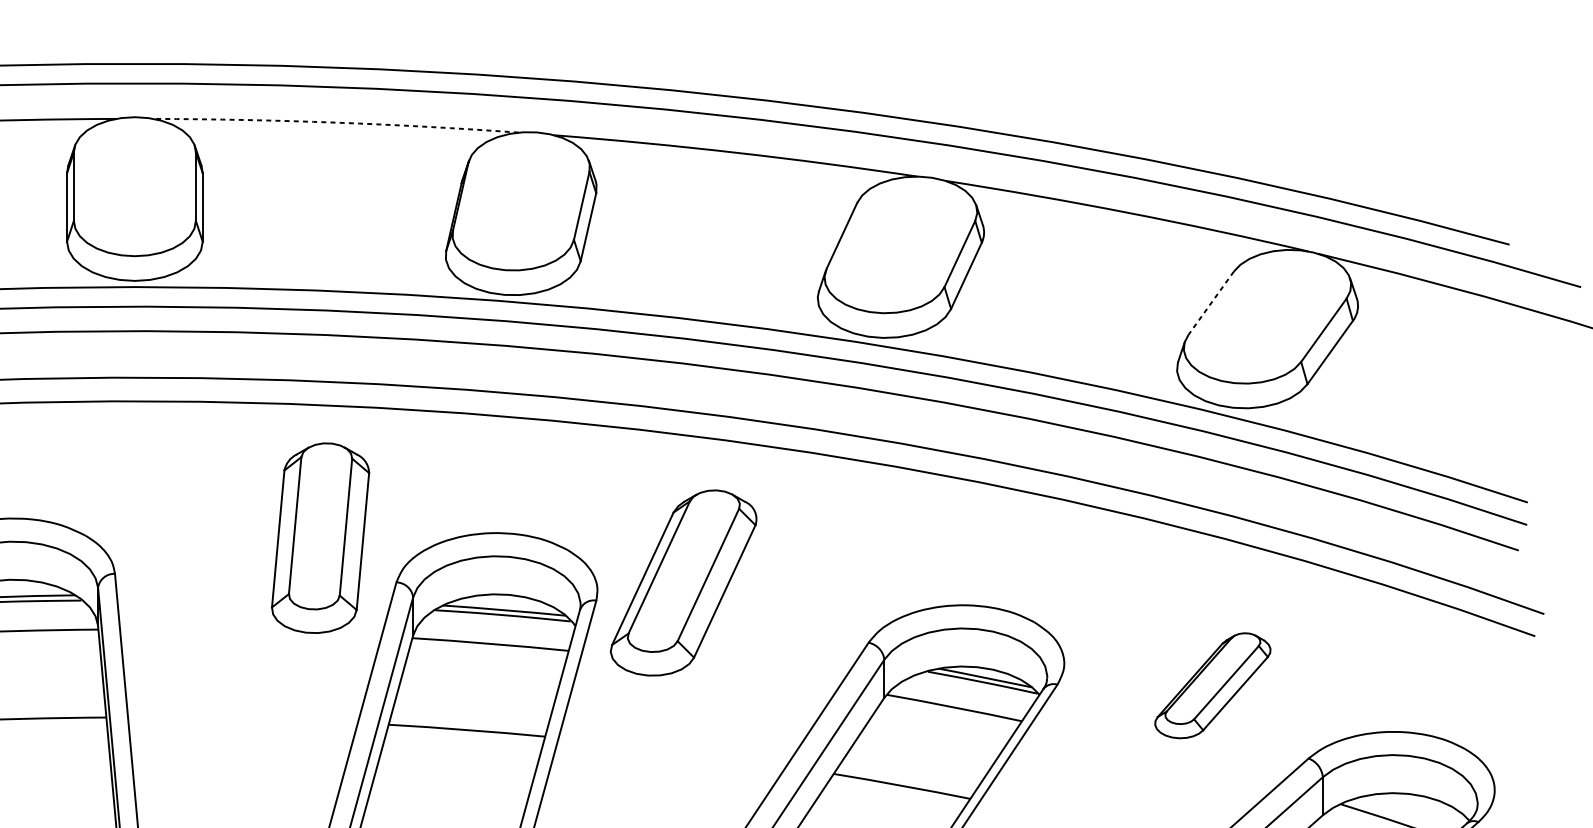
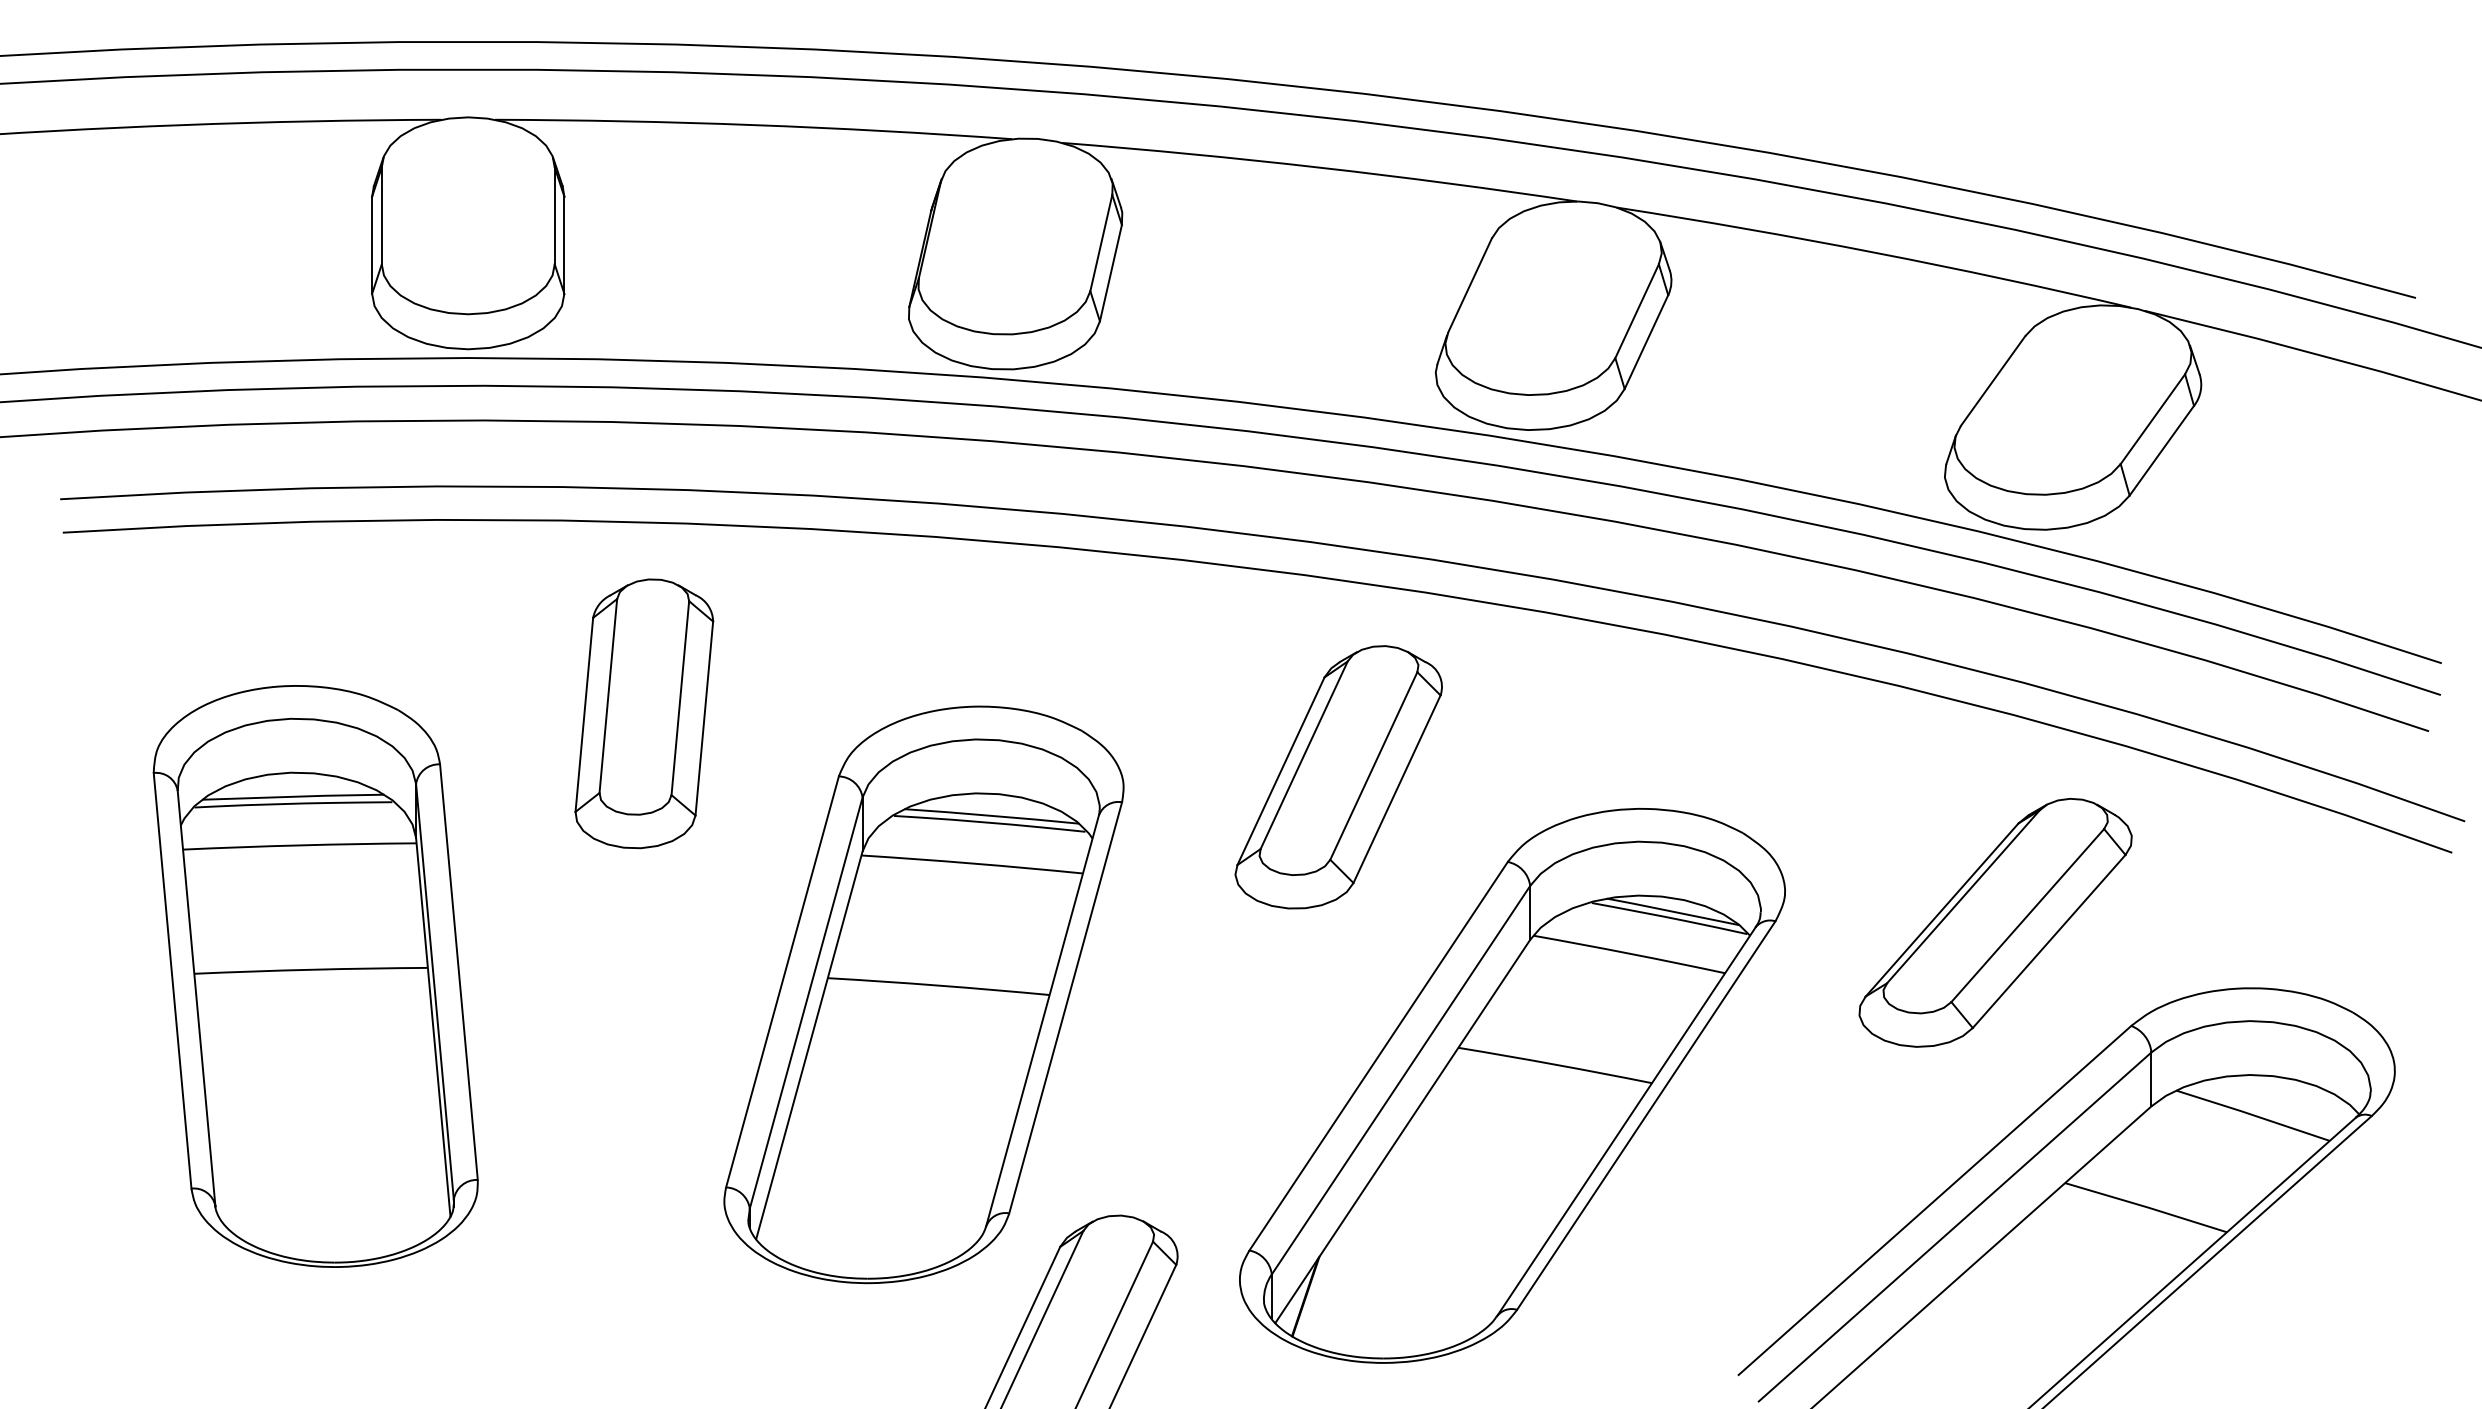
arc: (336, 122) -> (753, 125), dashed -> solid
line: (1210, 303) -> (1992, 381), dashed -> solid
part: (320, 537) -> (644, 713), moved
part: (683, 583) -> (1338, 777), moved
part: (1212, 685) -> (1995, 922), size x1.67

